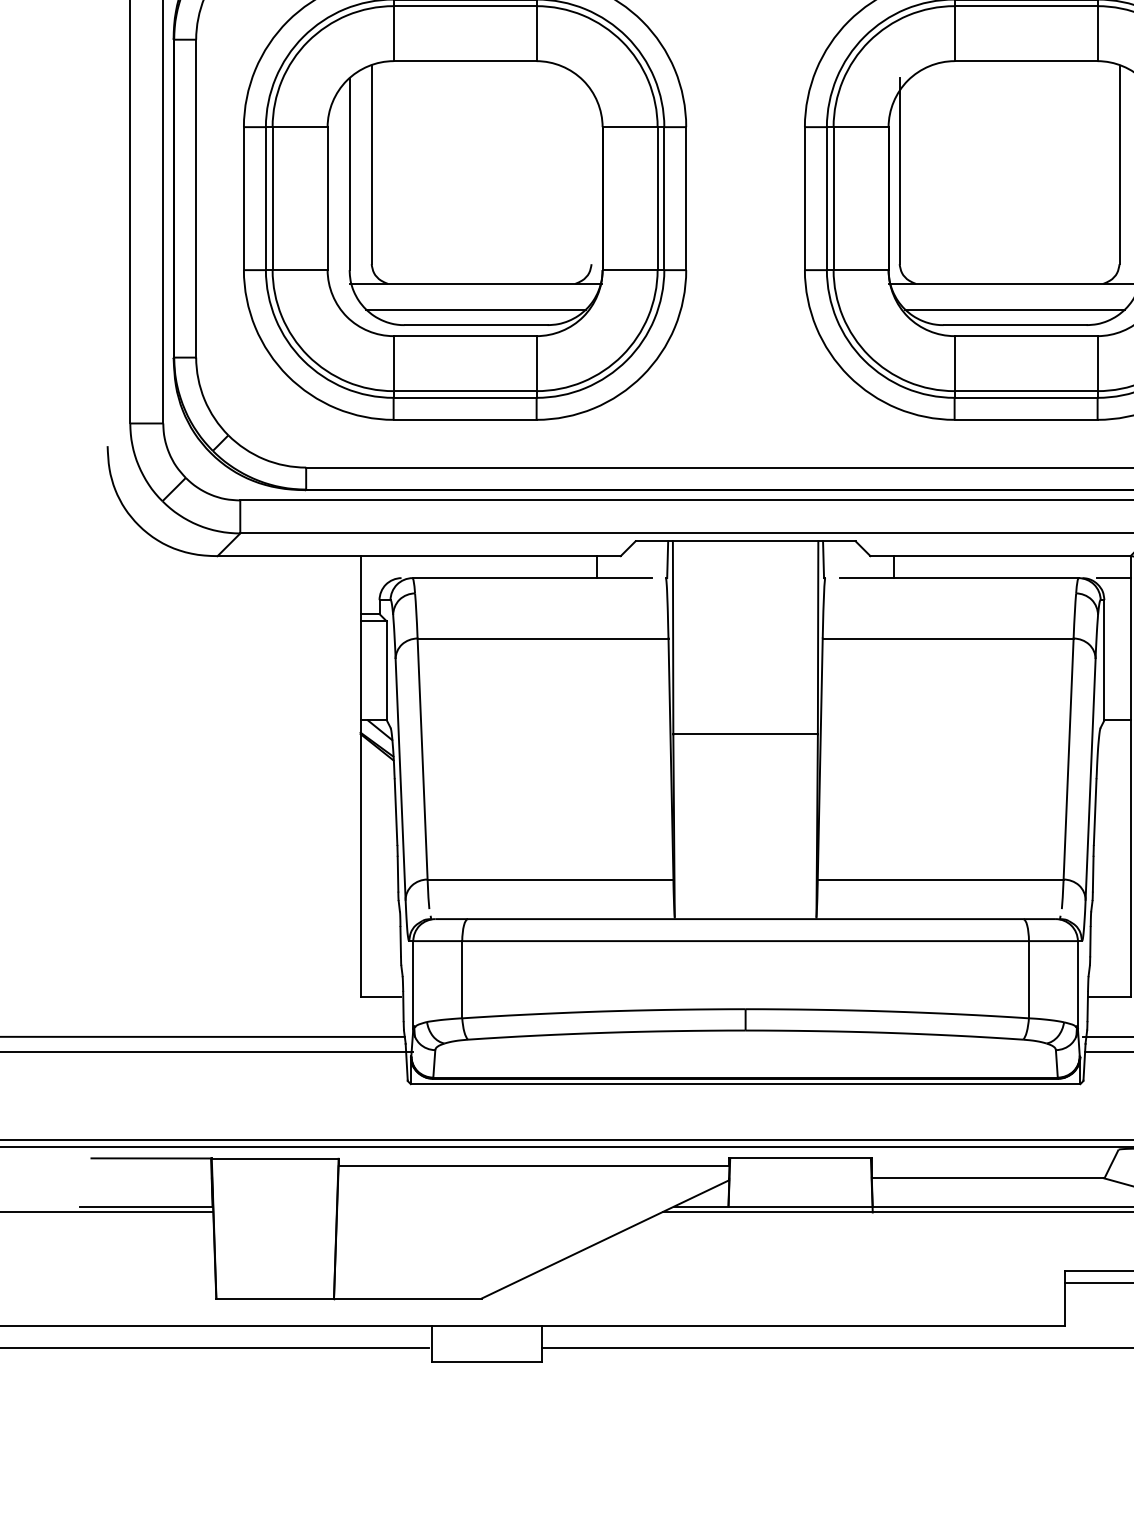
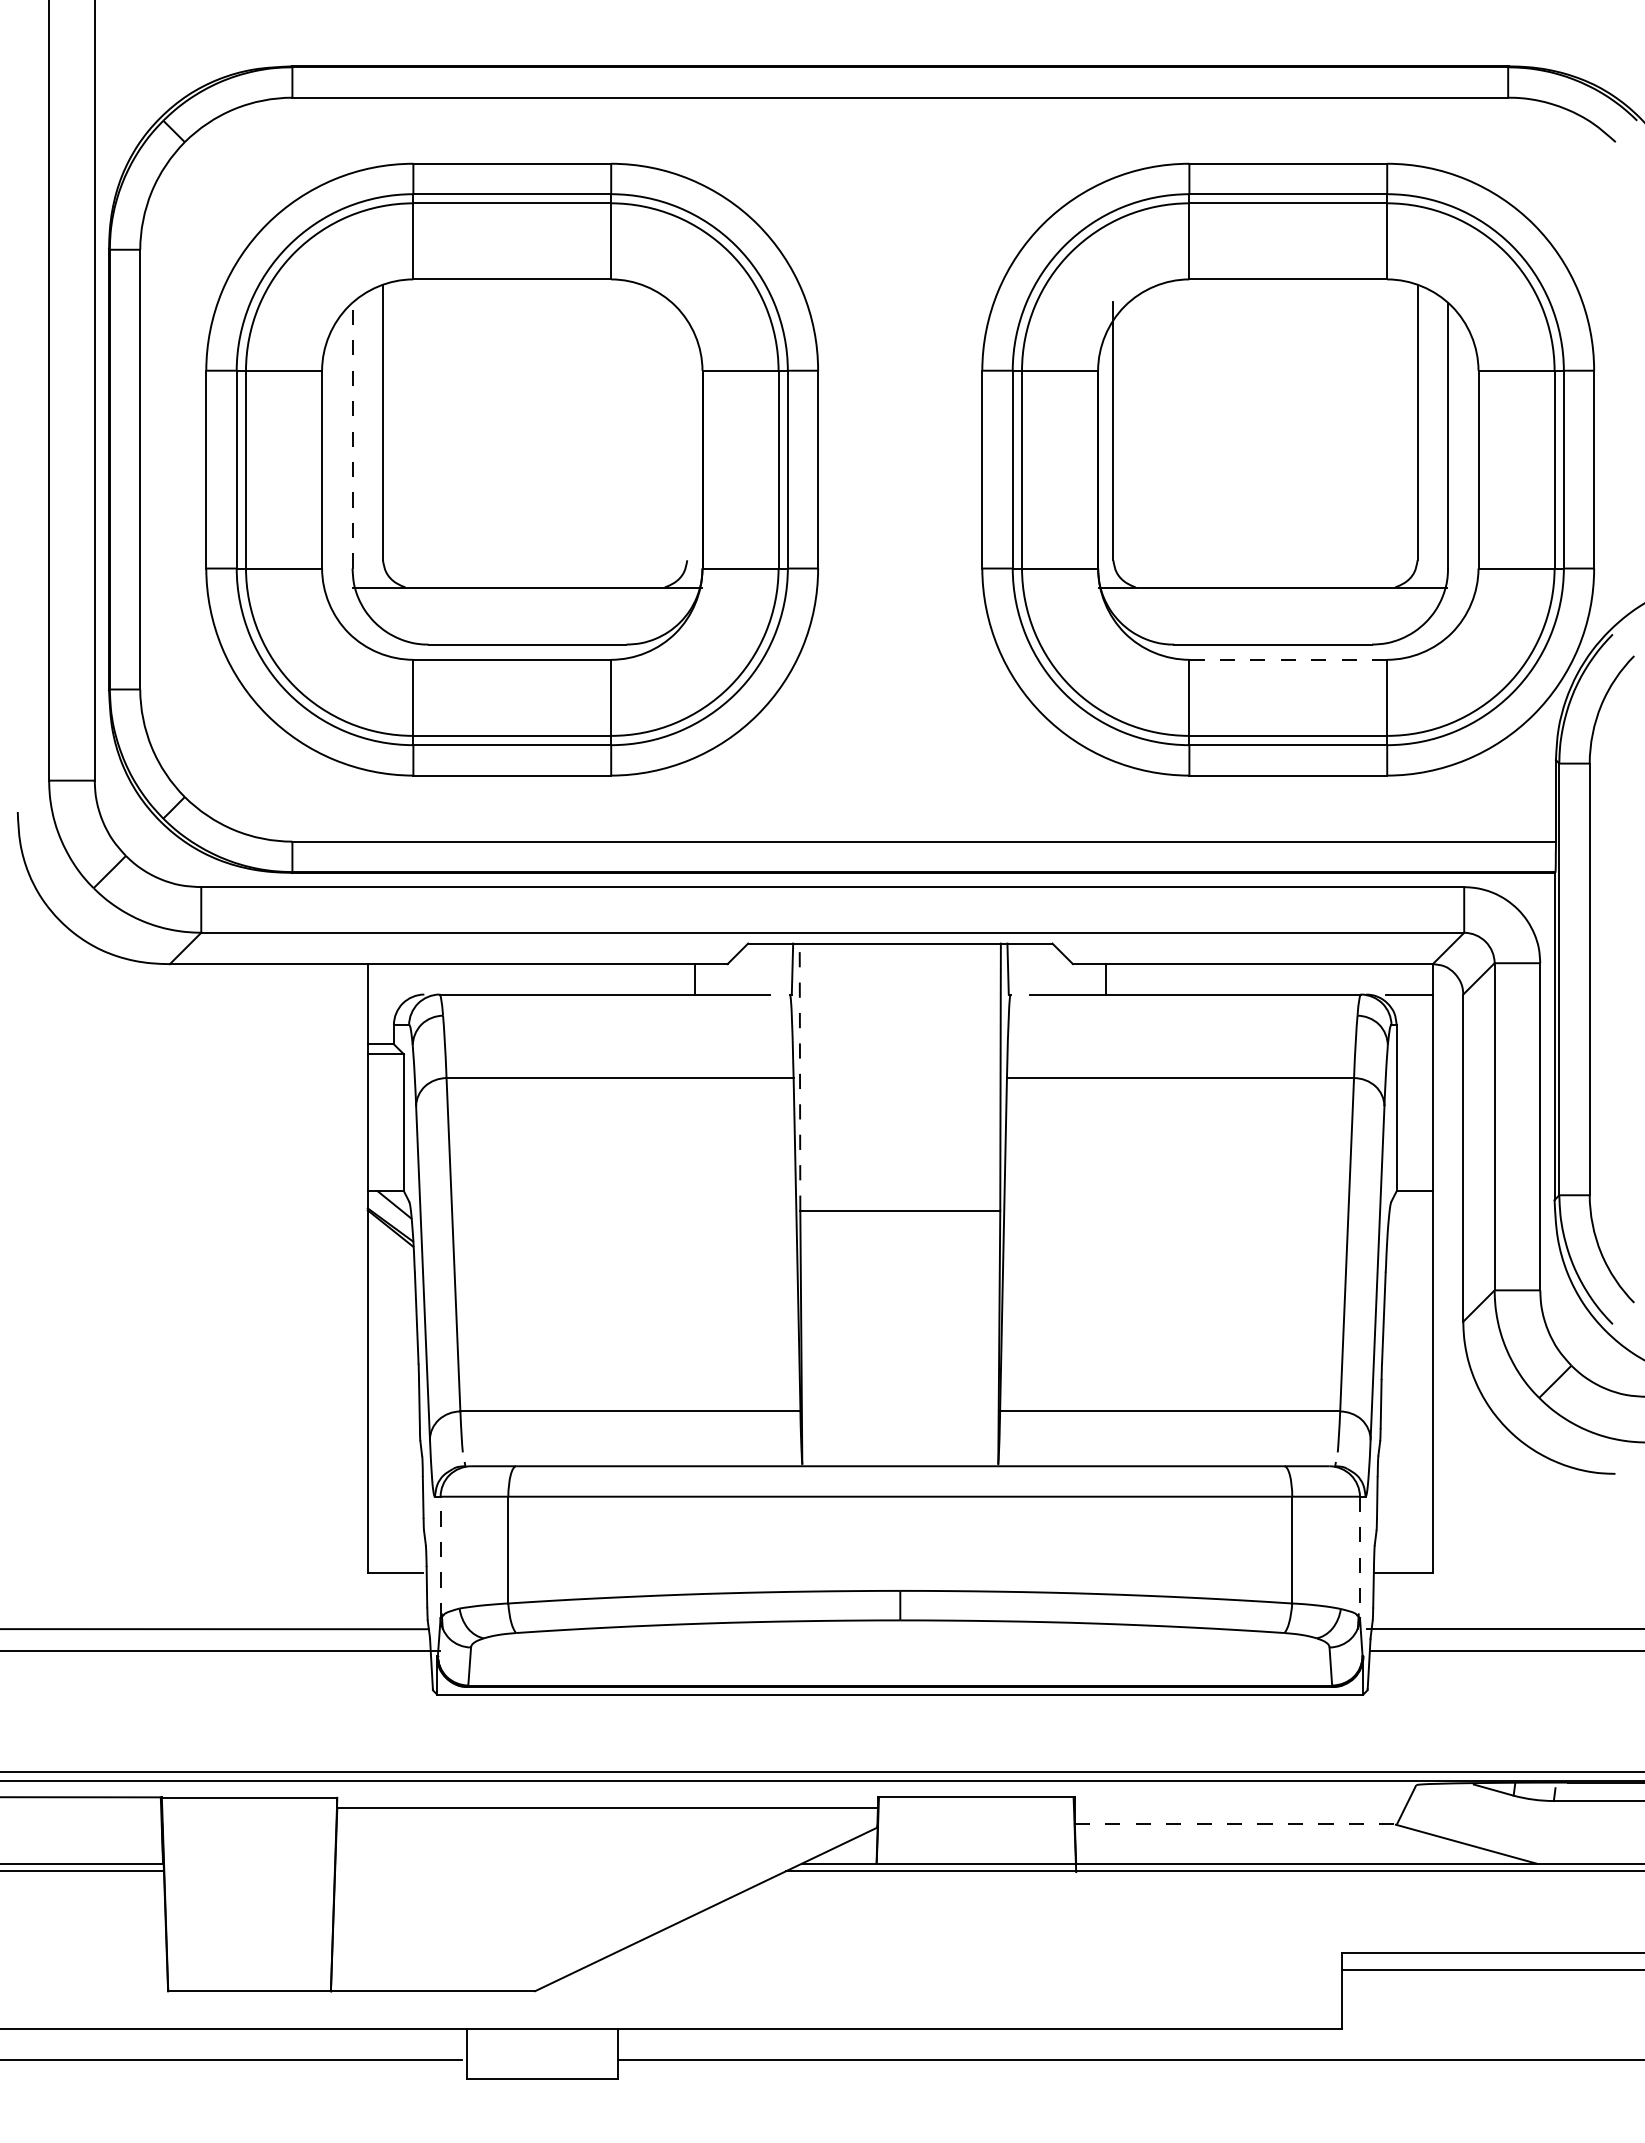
line: (349, 173) -> (352, 435), solid -> dashed
line: (476, 309) -> (527, 623), removed
line: (1014, 309) -> (1272, 623), removed
line: (1026, 335) -> (1288, 659), solid -> dashed
line: (673, 638) -> (800, 1077), solid -> dashed
line: (413, 985) -> (440, 1557), solid -> dashed
line: (1077, 985) -> (1359, 1557), solid -> dashed
line: (987, 1177) -> (1235, 1823), solid -> dashed

